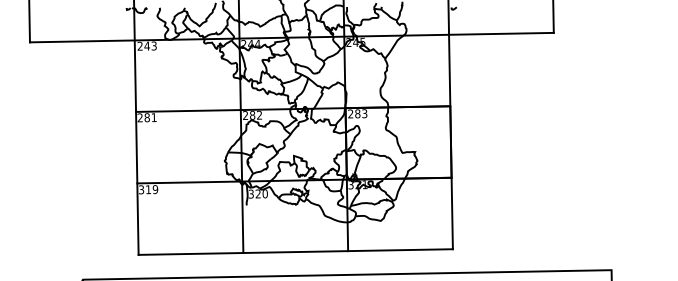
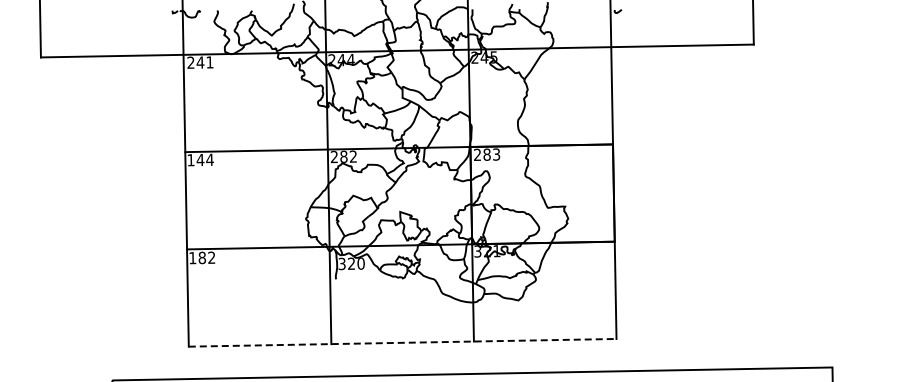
text: (153, 46) -> (209, 62), 243 -> 241
text: (147, 117) -> (200, 159), 281 -> 144
text: (148, 189) -> (202, 257), 319 -> 182
line: (295, 251) -> (402, 342), solid -> dashed

